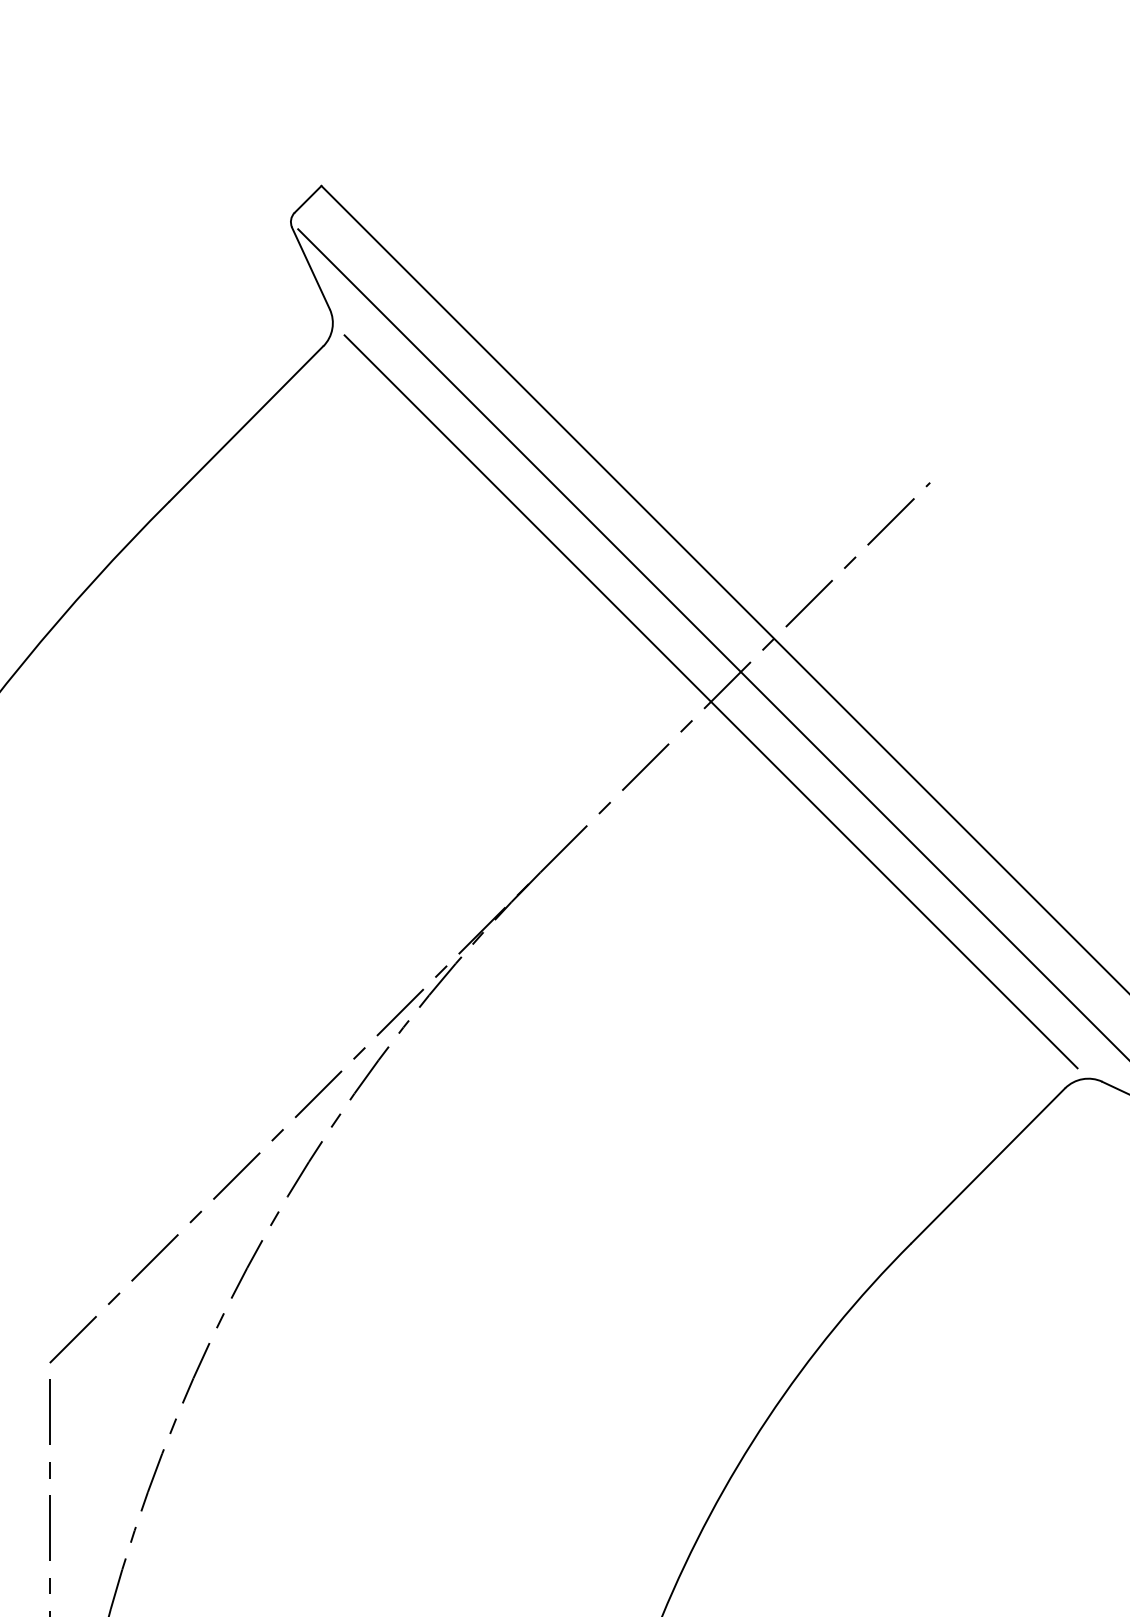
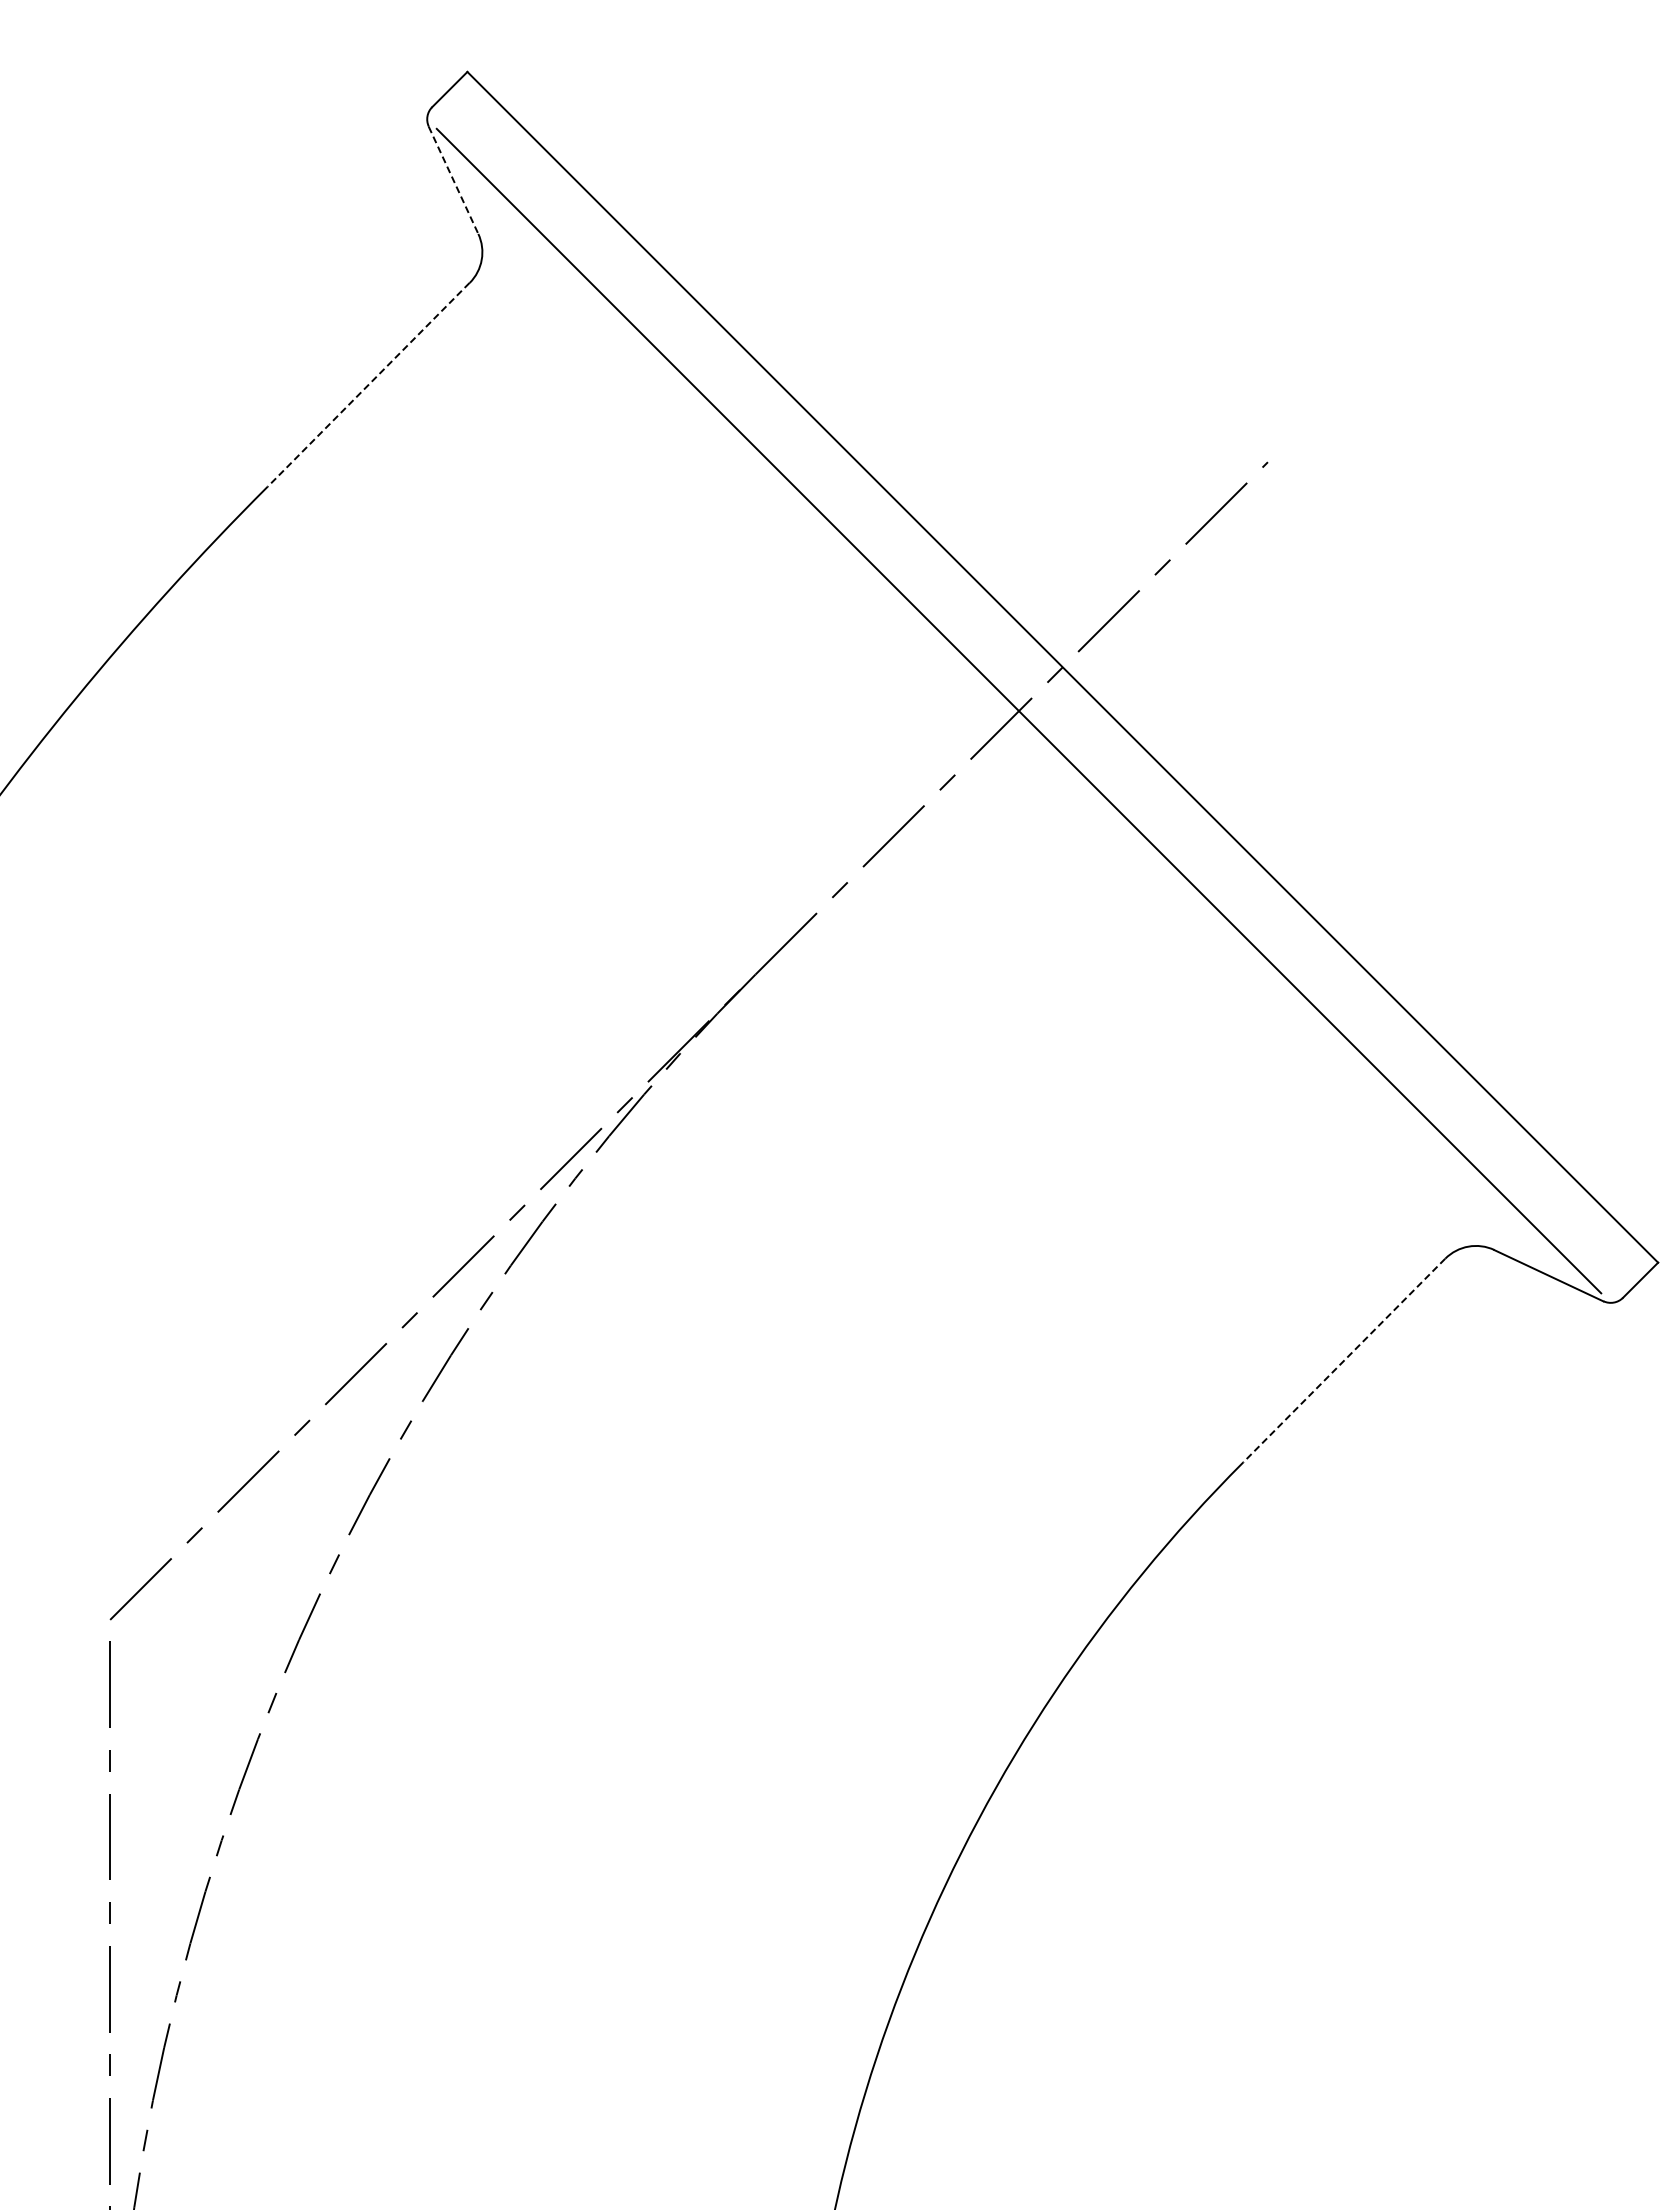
line: (310, 268) -> (453, 180), solid -> dashed
line: (246, 424) -> (368, 385), solid -> dashed
line: (710, 701) -> (979, 750), removed
line: (987, 1165) -> (1343, 1360), solid -> dashed

